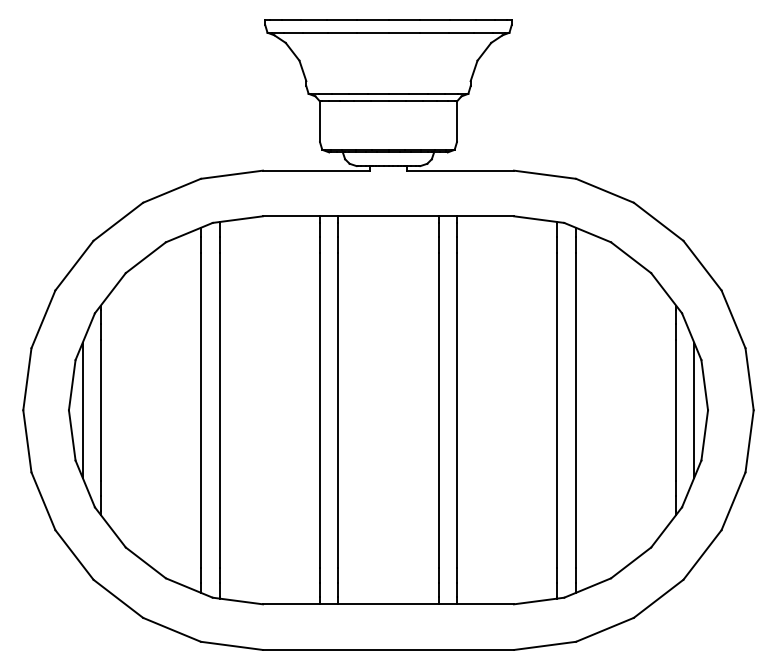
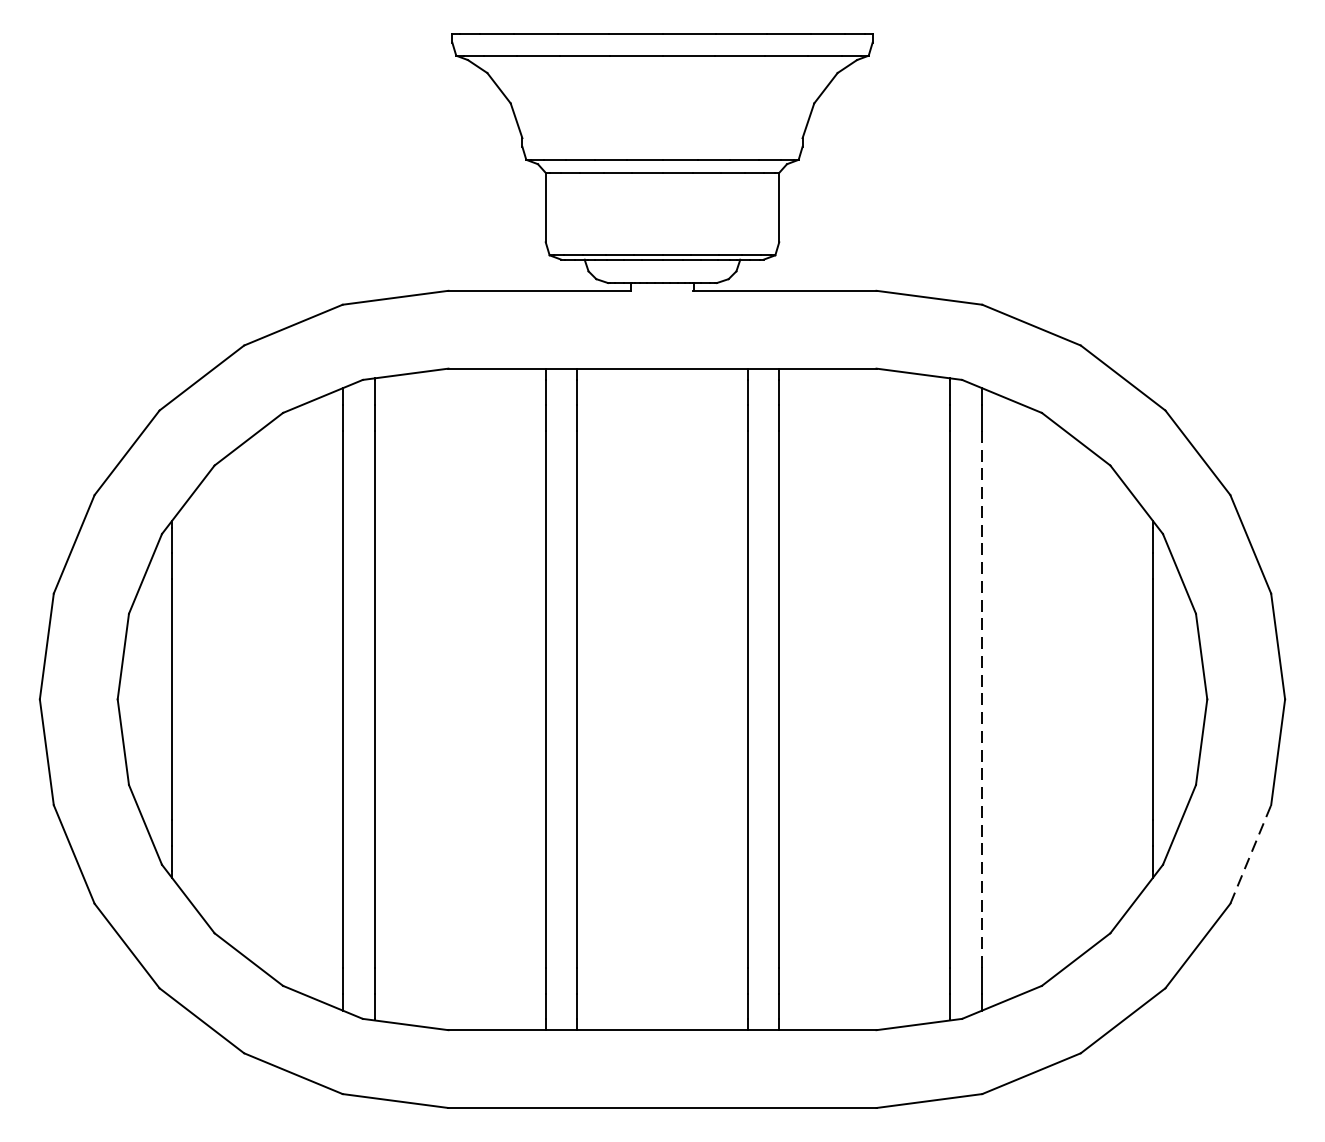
line: (82, 409) -> (140, 698), removed
line: (575, 409) -> (981, 698), solid -> dashed
line: (694, 409) -> (1184, 698), removed
line: (733, 500) -> (1250, 853), solid -> dashed

